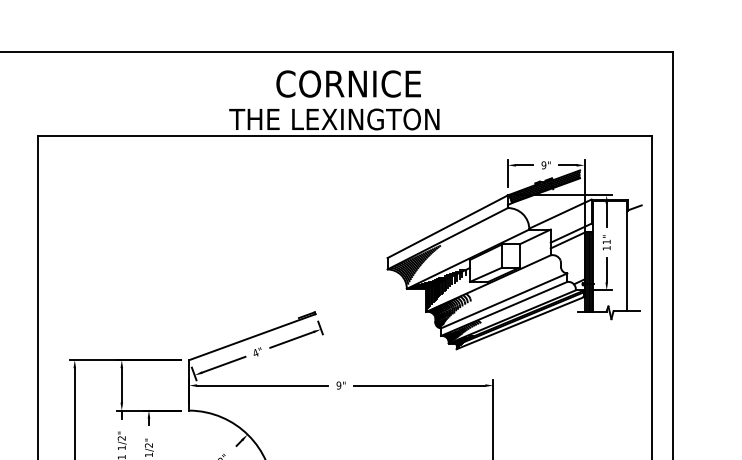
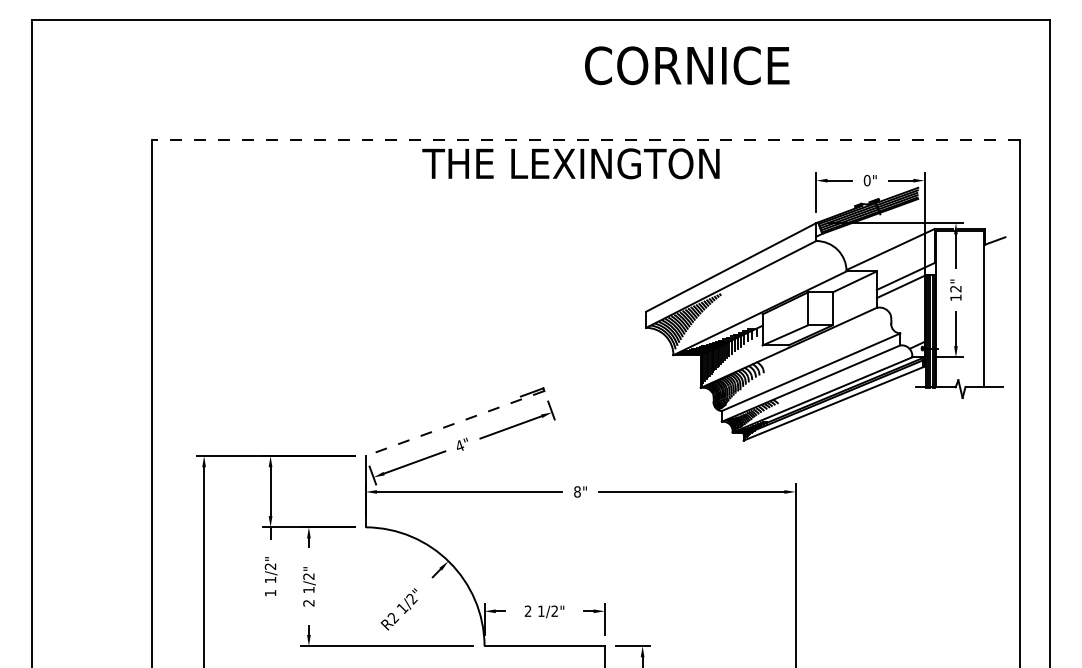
text: (348, 83) -> (687, 65), moved
text: (334, 119) -> (570, 163), moved
line: (344, 136) -> (585, 139), solid -> dashed
text: (543, 165) -> (866, 180), 9" -> 0"
text: (606, 242) -> (955, 289), 11" -> 12"
line: (251, 337) -> (454, 423), solid -> dashed
text: (338, 385) -> (577, 491), 9" -> 8"

